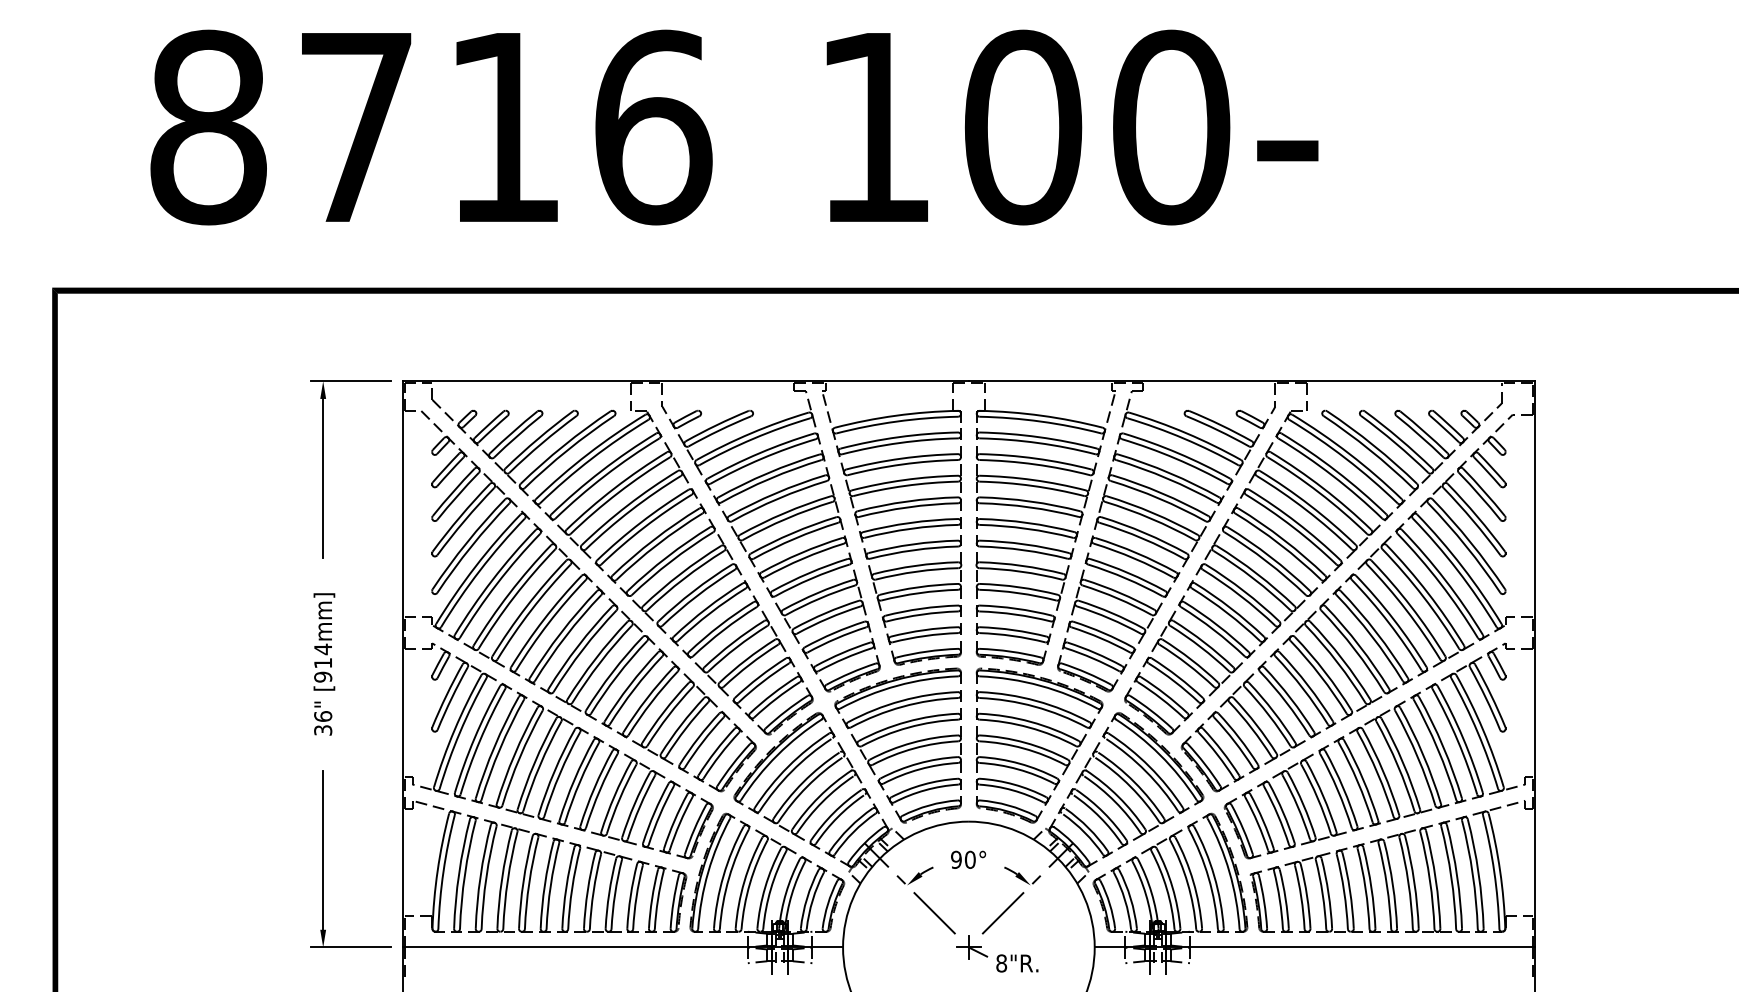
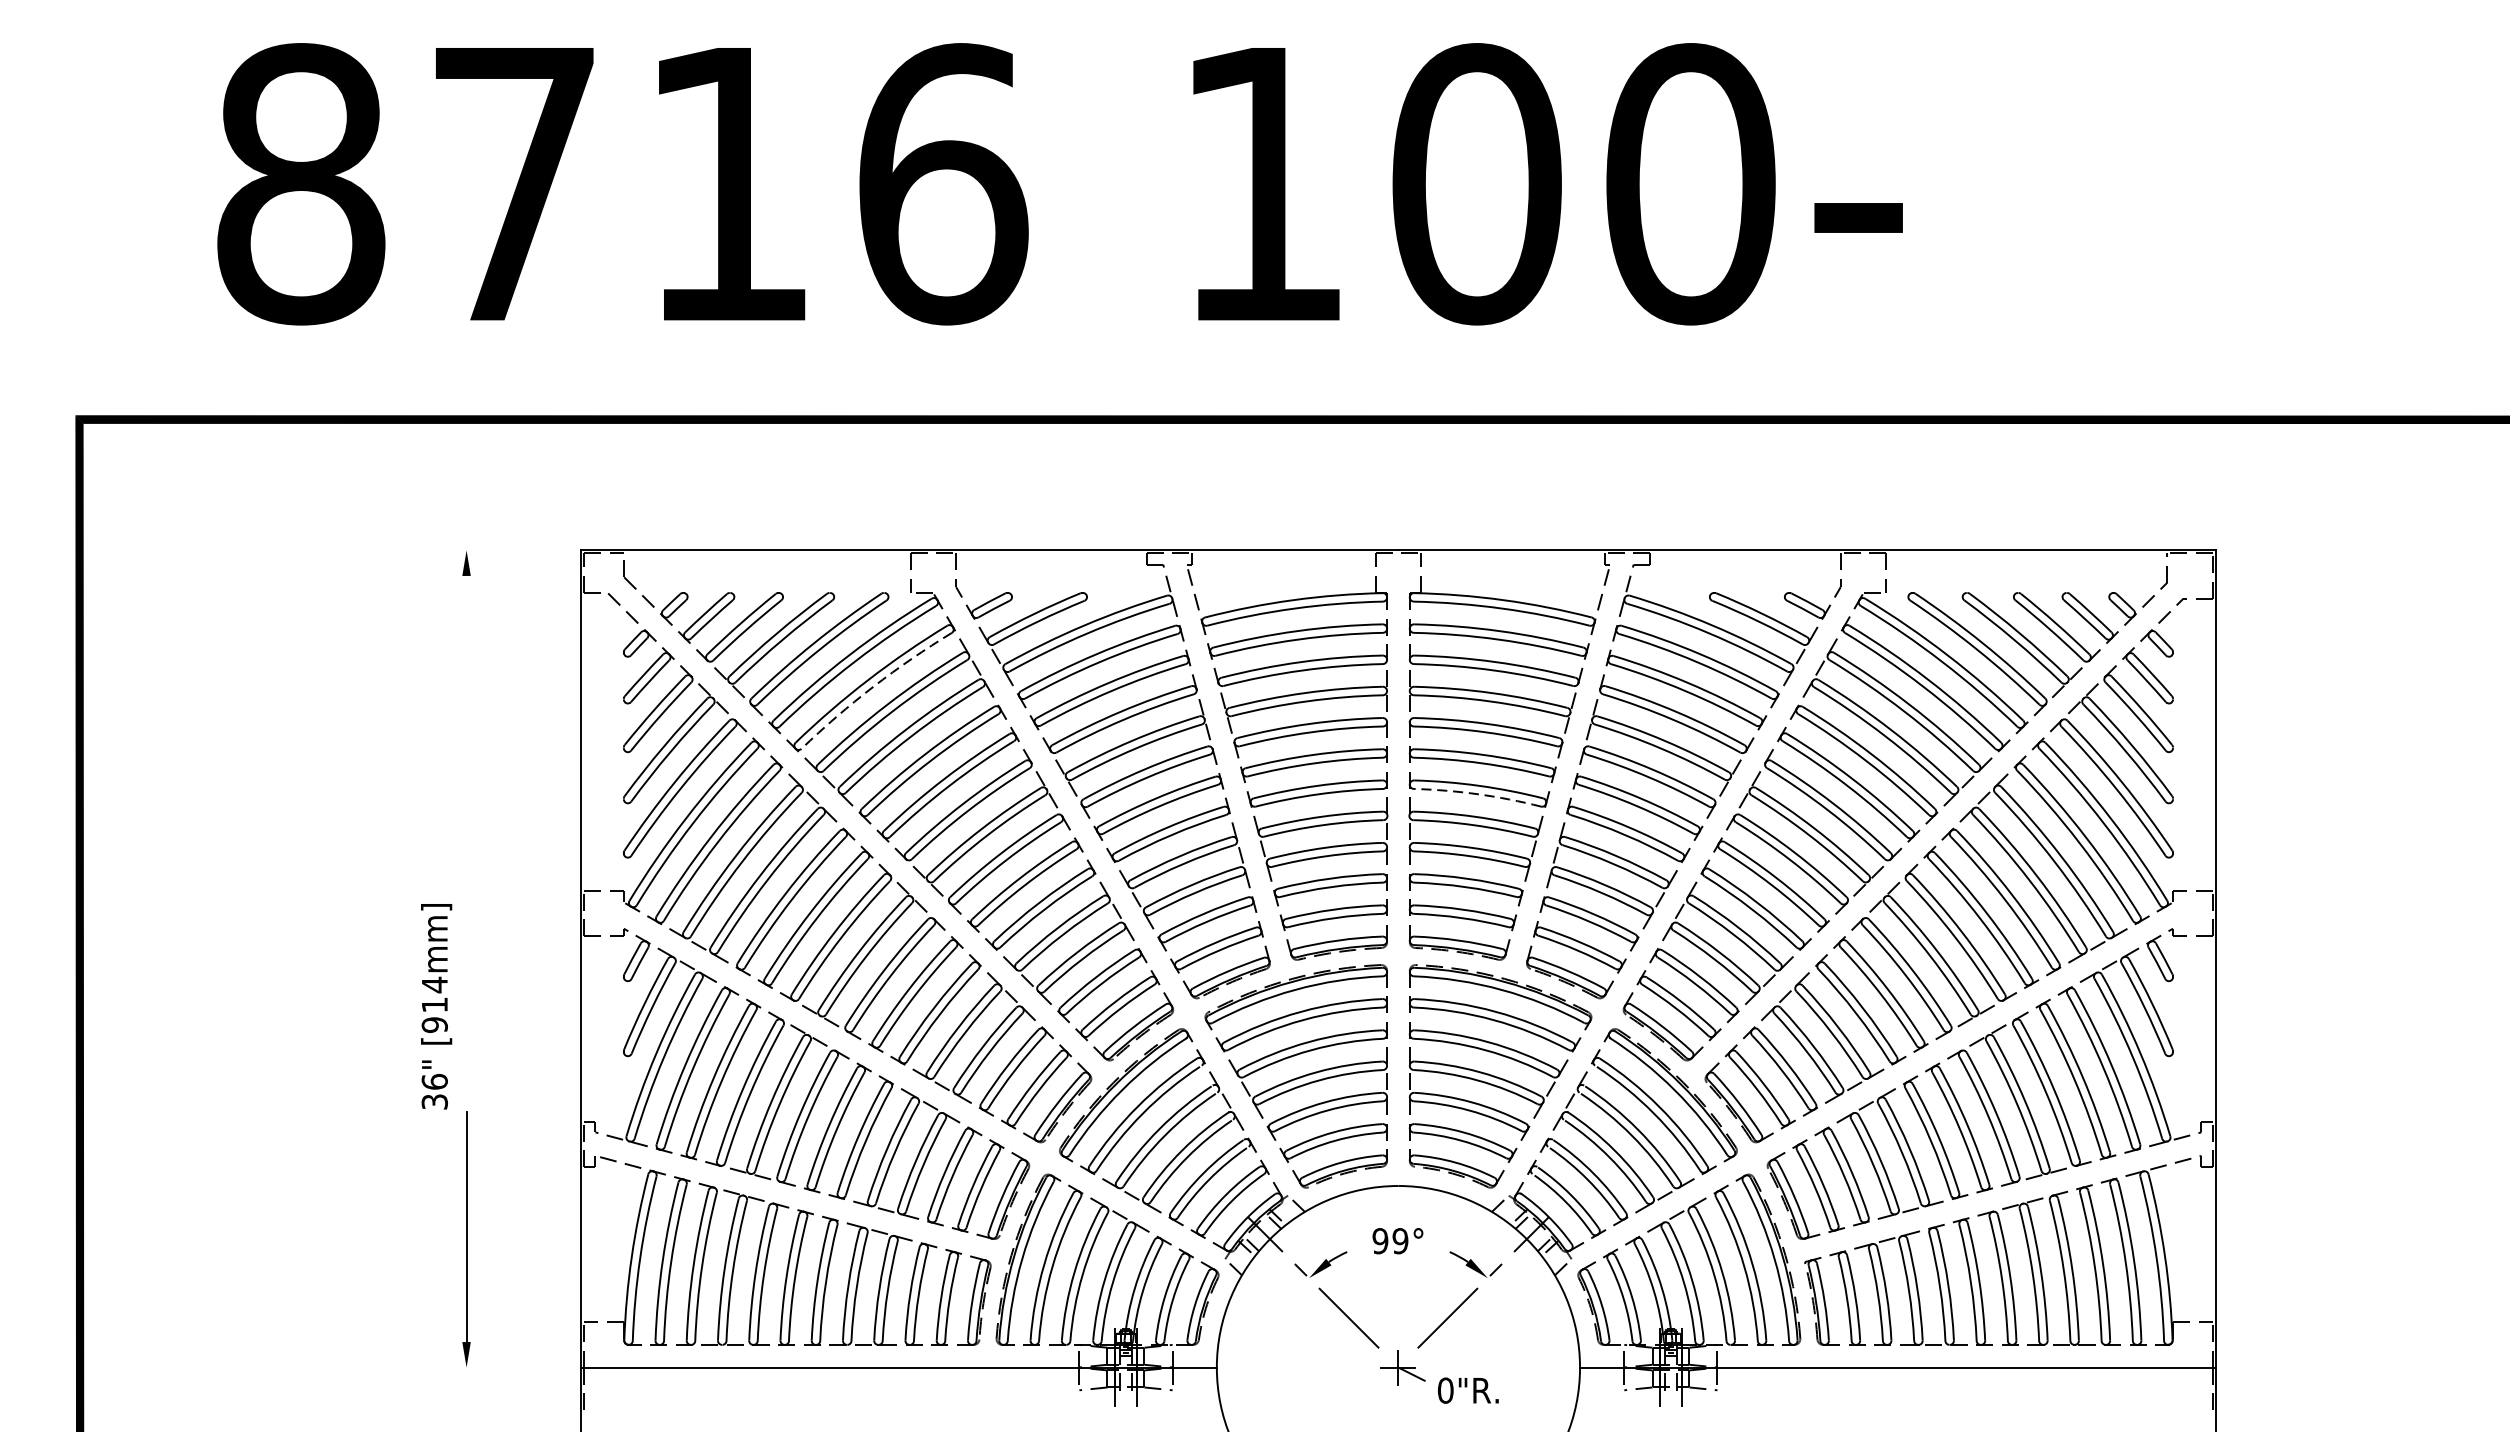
line: (350, 381) -> (505, 550), removed
arc: (605, 475) -> (873, 686), solid -> dashed
line: (323, 478) -> (467, 690), removed
arc: (1024, 550) -> (1478, 794), solid -> dashed
text: (324, 664) -> (436, 1006), moved
text: (969, 859) -> (1399, 1240), 90° -> 99°
line: (350, 947) -> (505, 1367), removed
text: (1001, 963) -> (1445, 1390), 8"R. -> 0"R.

